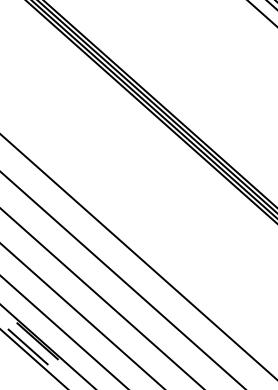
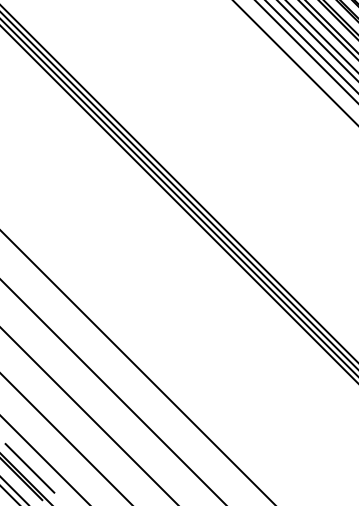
line: (46, 334) -> (29, 468), added

